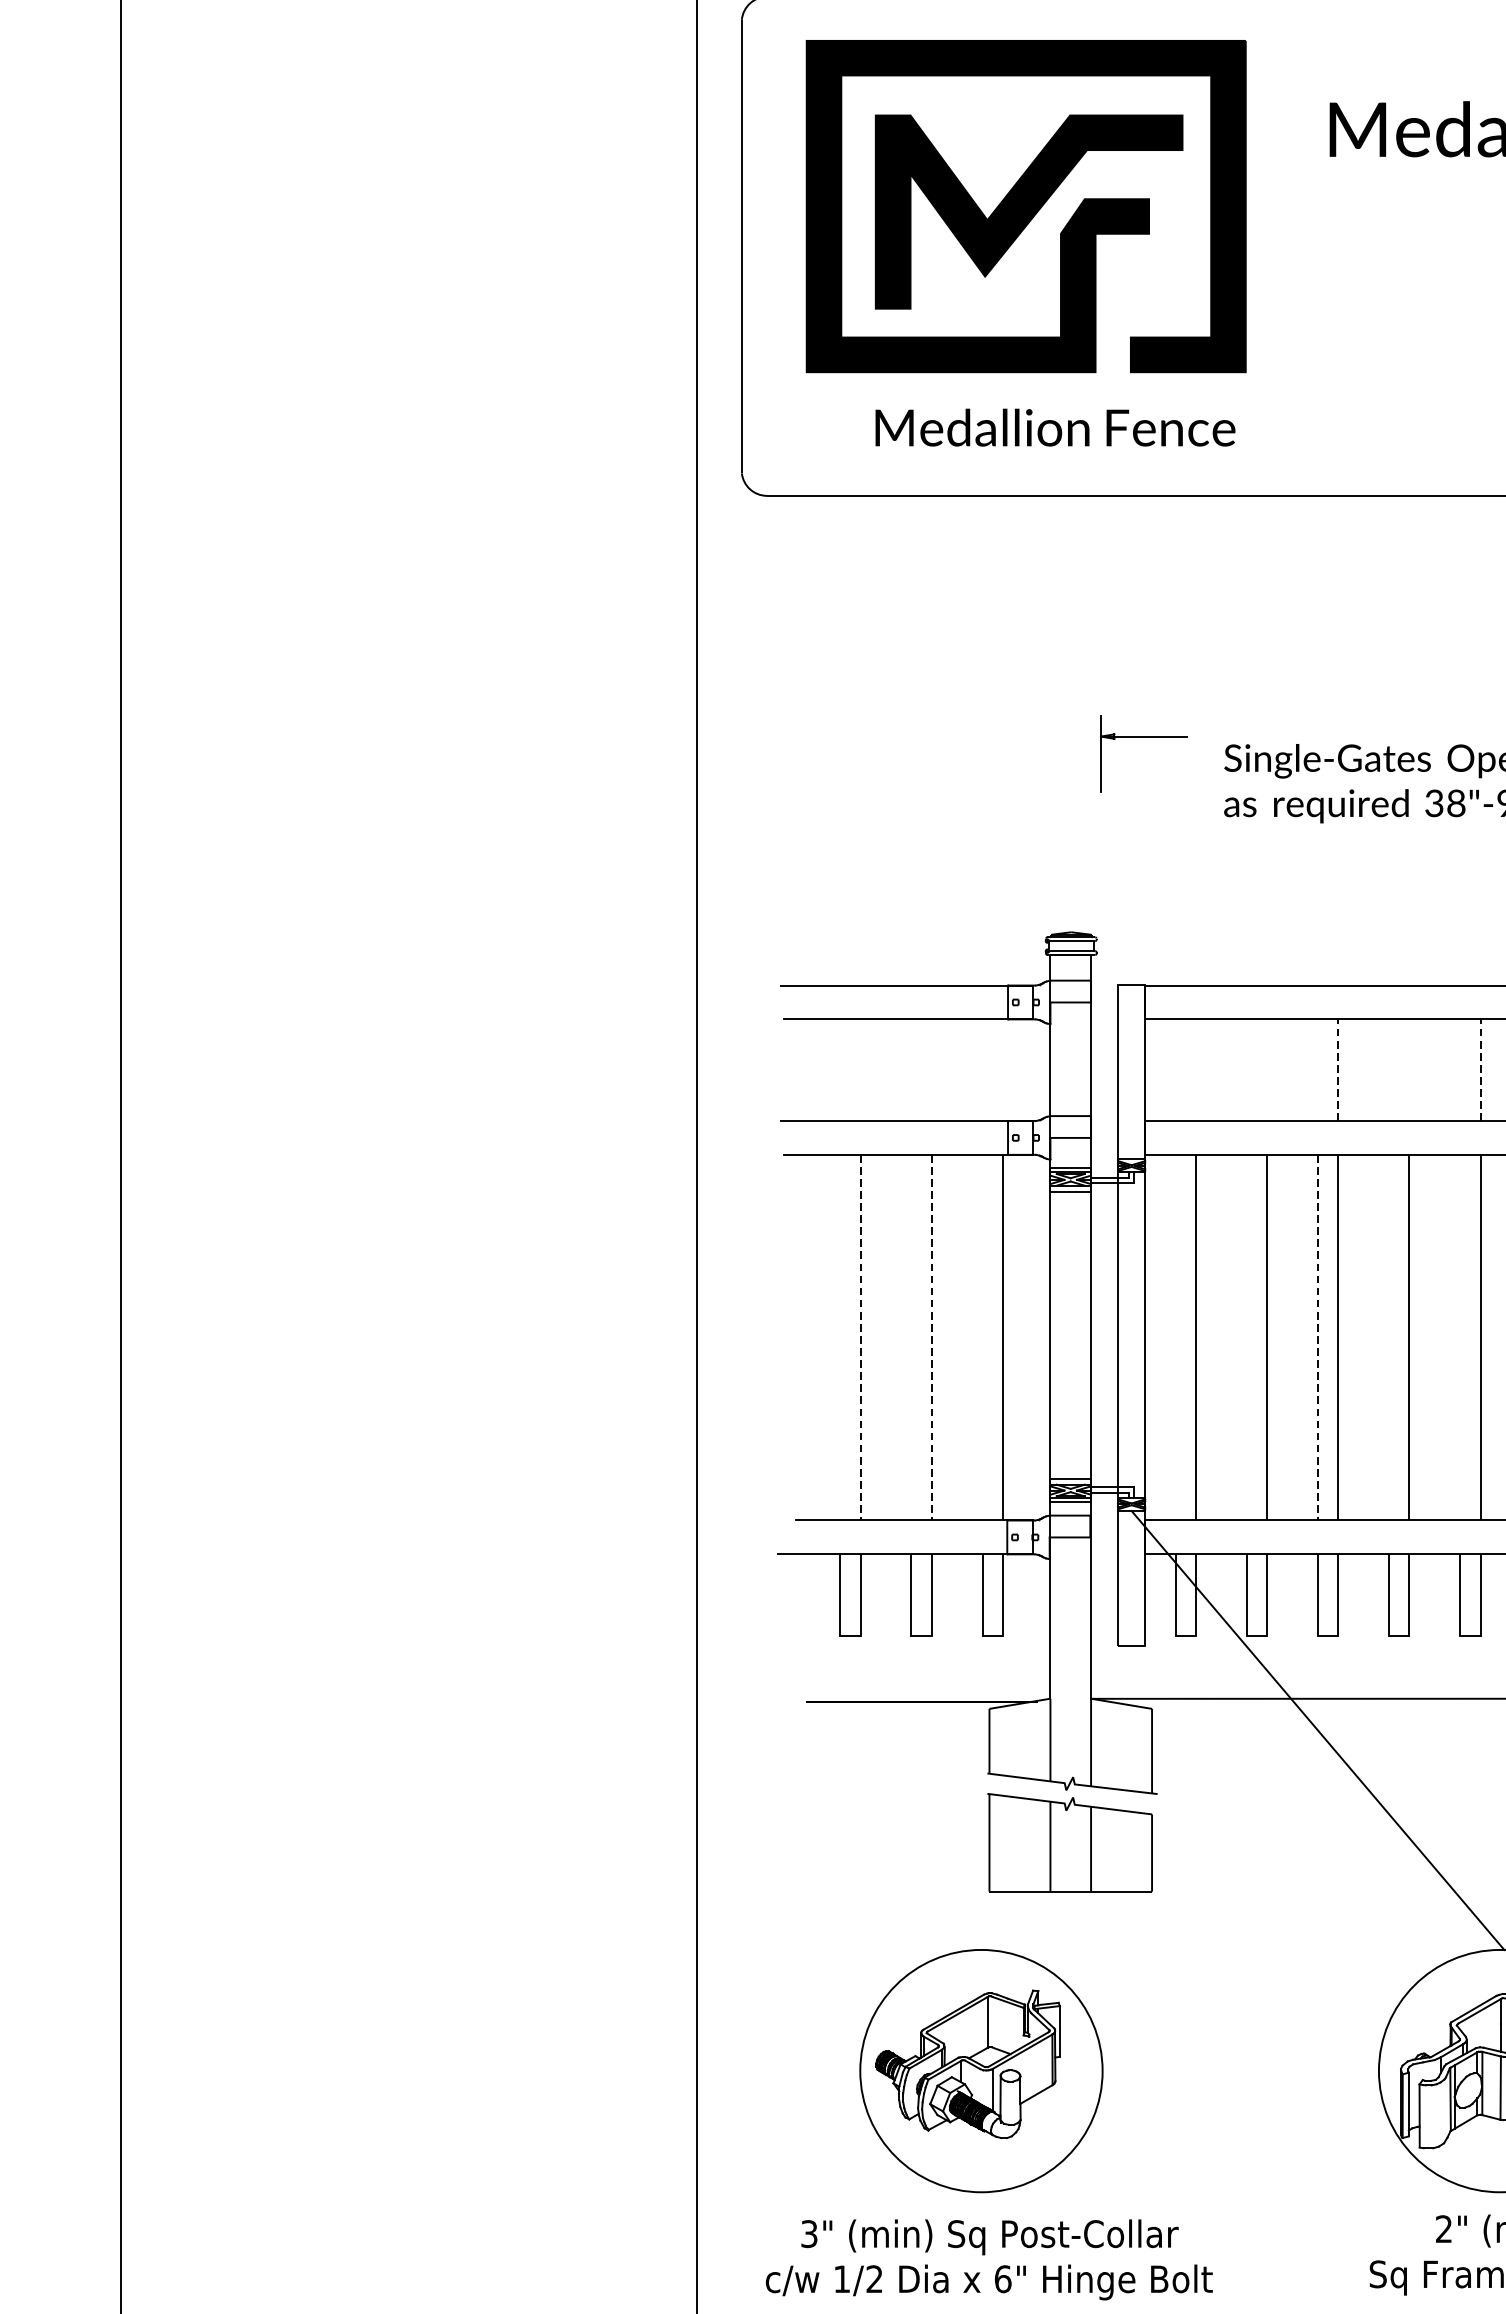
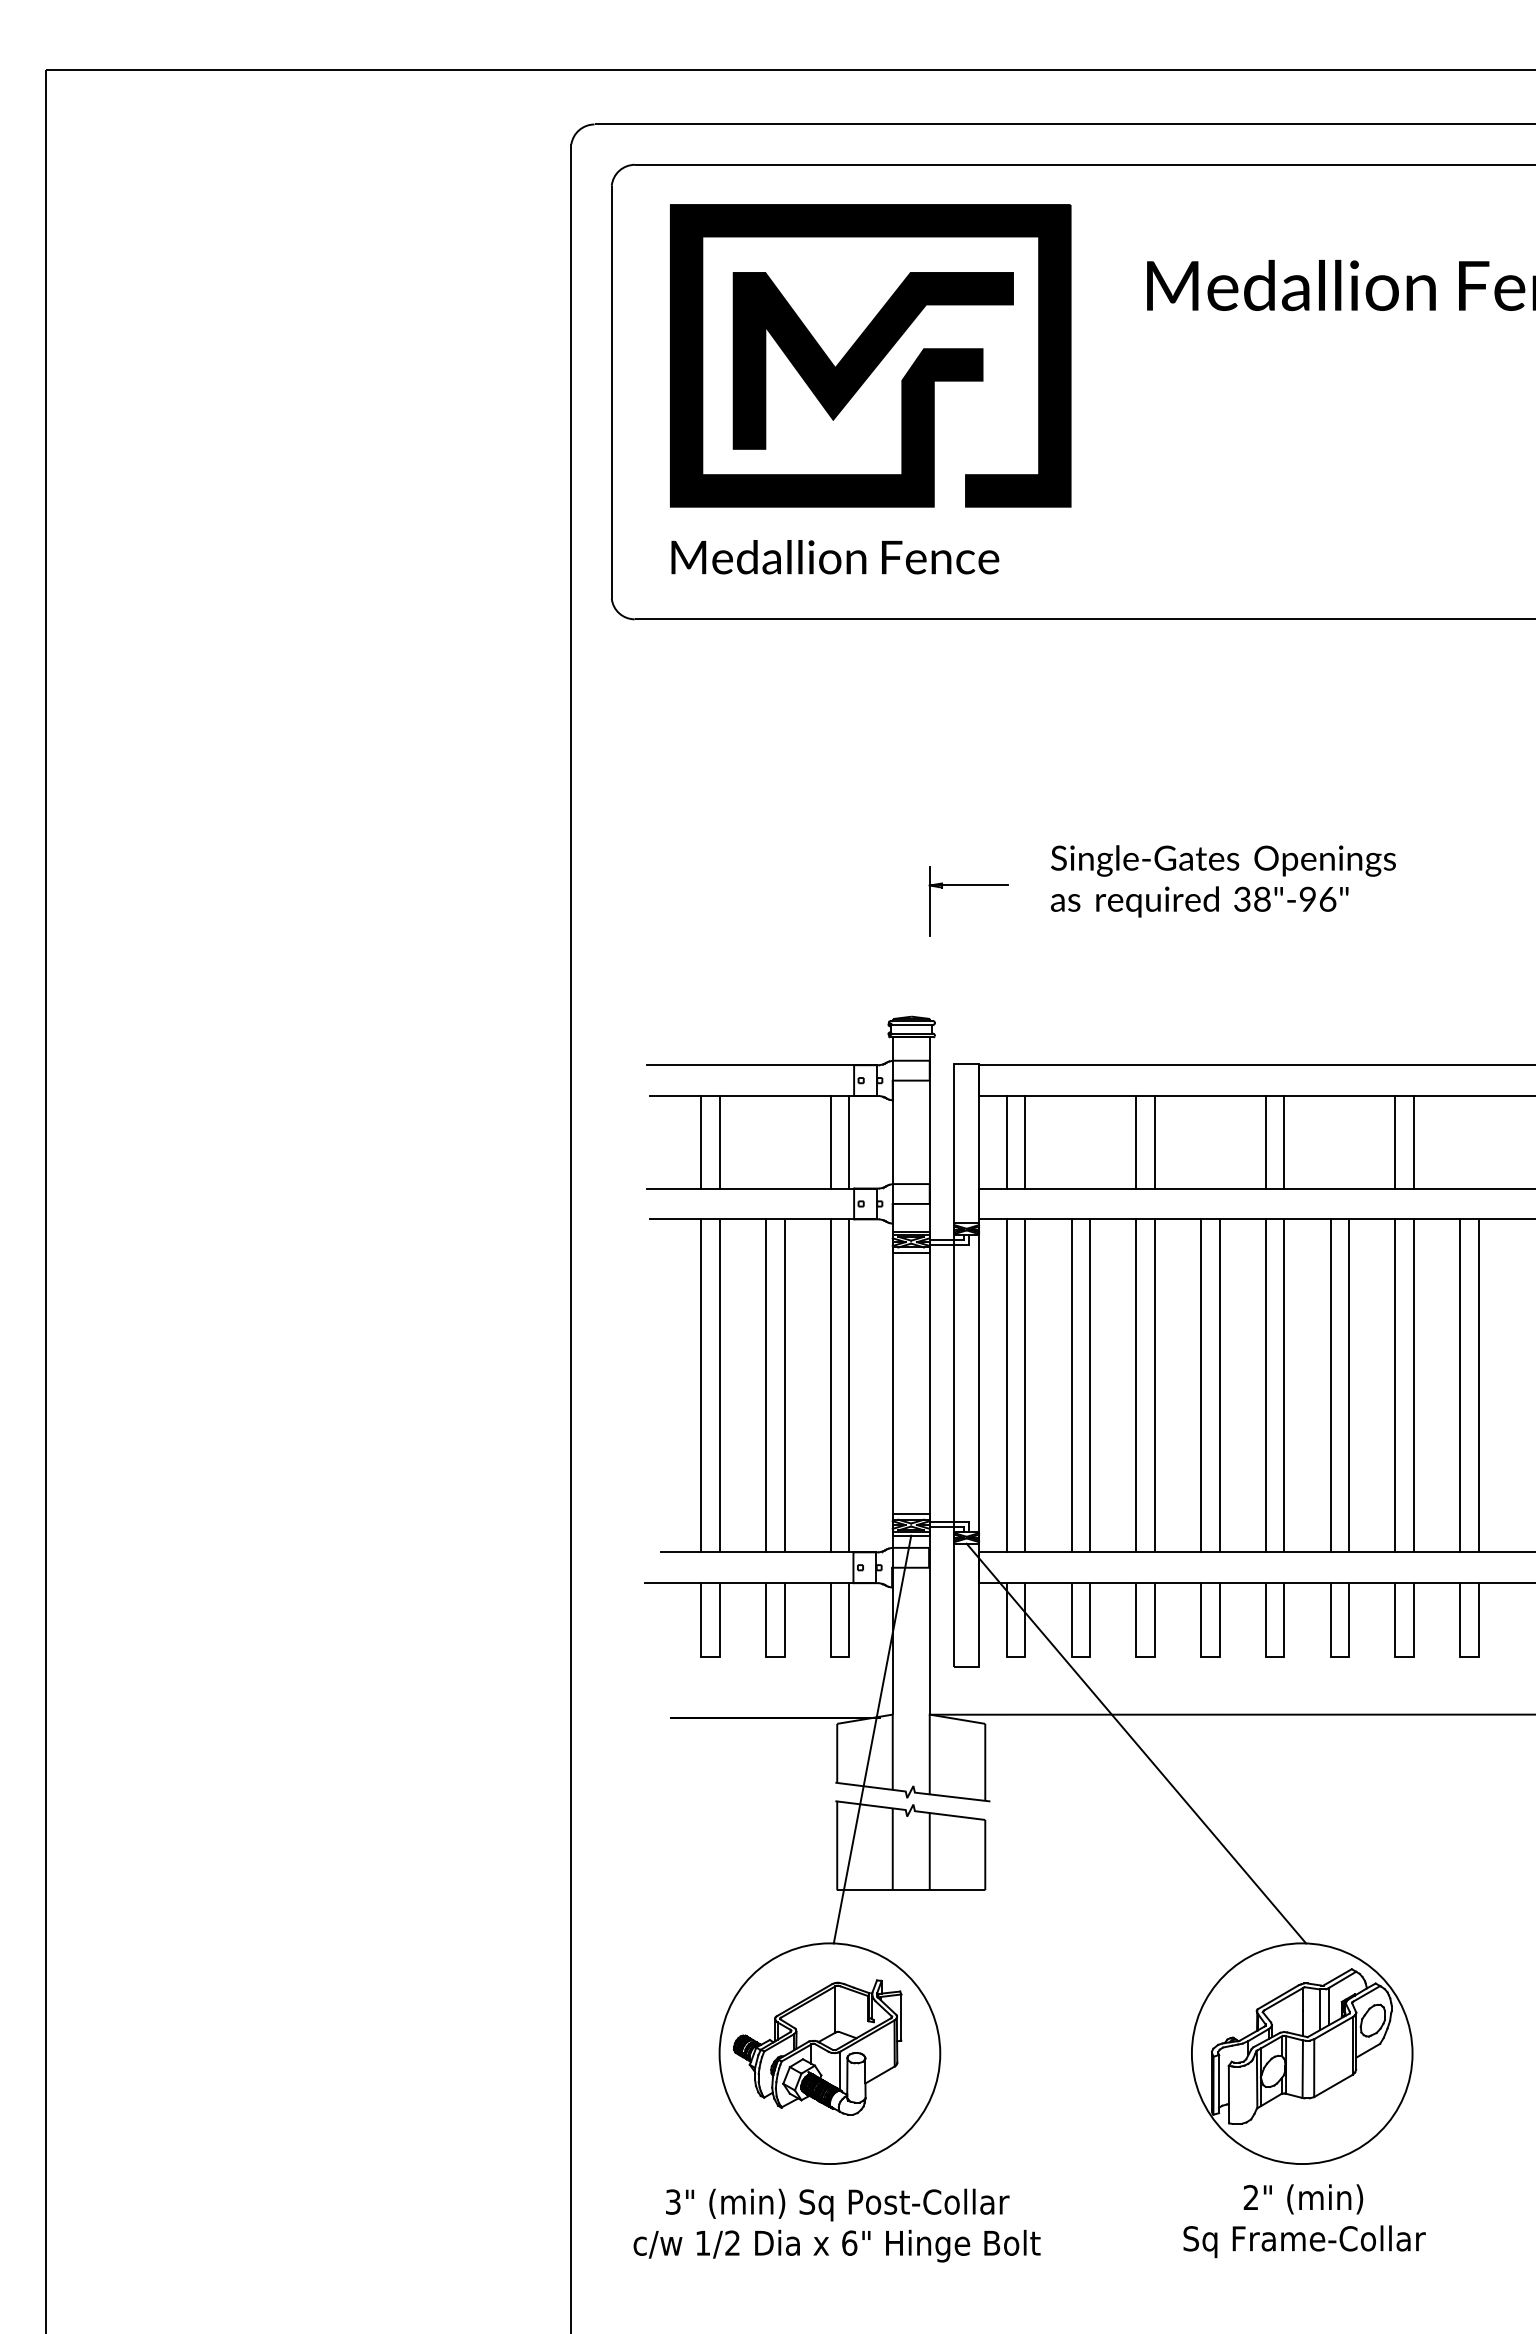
text: (1055, 427) -> (835, 557), moved
part: (1143, 736) -> (968, 885), moved
line: (1337, 1069) -> (1154, 1141), dashed -> solid
line: (1480, 1069) -> (1284, 1141), dashed -> solid
line: (840, 1070) -> (701, 1142), added
line: (860, 1070) -> (719, 1142), added
line: (982, 1070) -> (830, 1142), added
line: (1002, 1070) -> (849, 1142), added
line: (1175, 1070) -> (1006, 1142), added
line: (1196, 1070) -> (1025, 1142), added
line: (1318, 1070) -> (1136, 1142), added
line: (1459, 1070) -> (1265, 1142), added
line: (840, 1337) -> (701, 1385), added
line: (911, 1337) -> (766, 1385), added
line: (982, 1337) -> (830, 1385), added
line: (1175, 1337) -> (1006, 1385), added
line: (1246, 1337) -> (1071, 1385), added
line: (1389, 1337) -> (1201, 1385), added
line: (1459, 1337) -> (1265, 1385), added
line: (860, 1338) -> (719, 1386), dashed -> solid
line: (931, 1338) -> (784, 1386), dashed -> solid
line: (1318, 1338) -> (1136, 1386), dashed -> solid
line: (1028, 1726) -> (872, 1739), added

